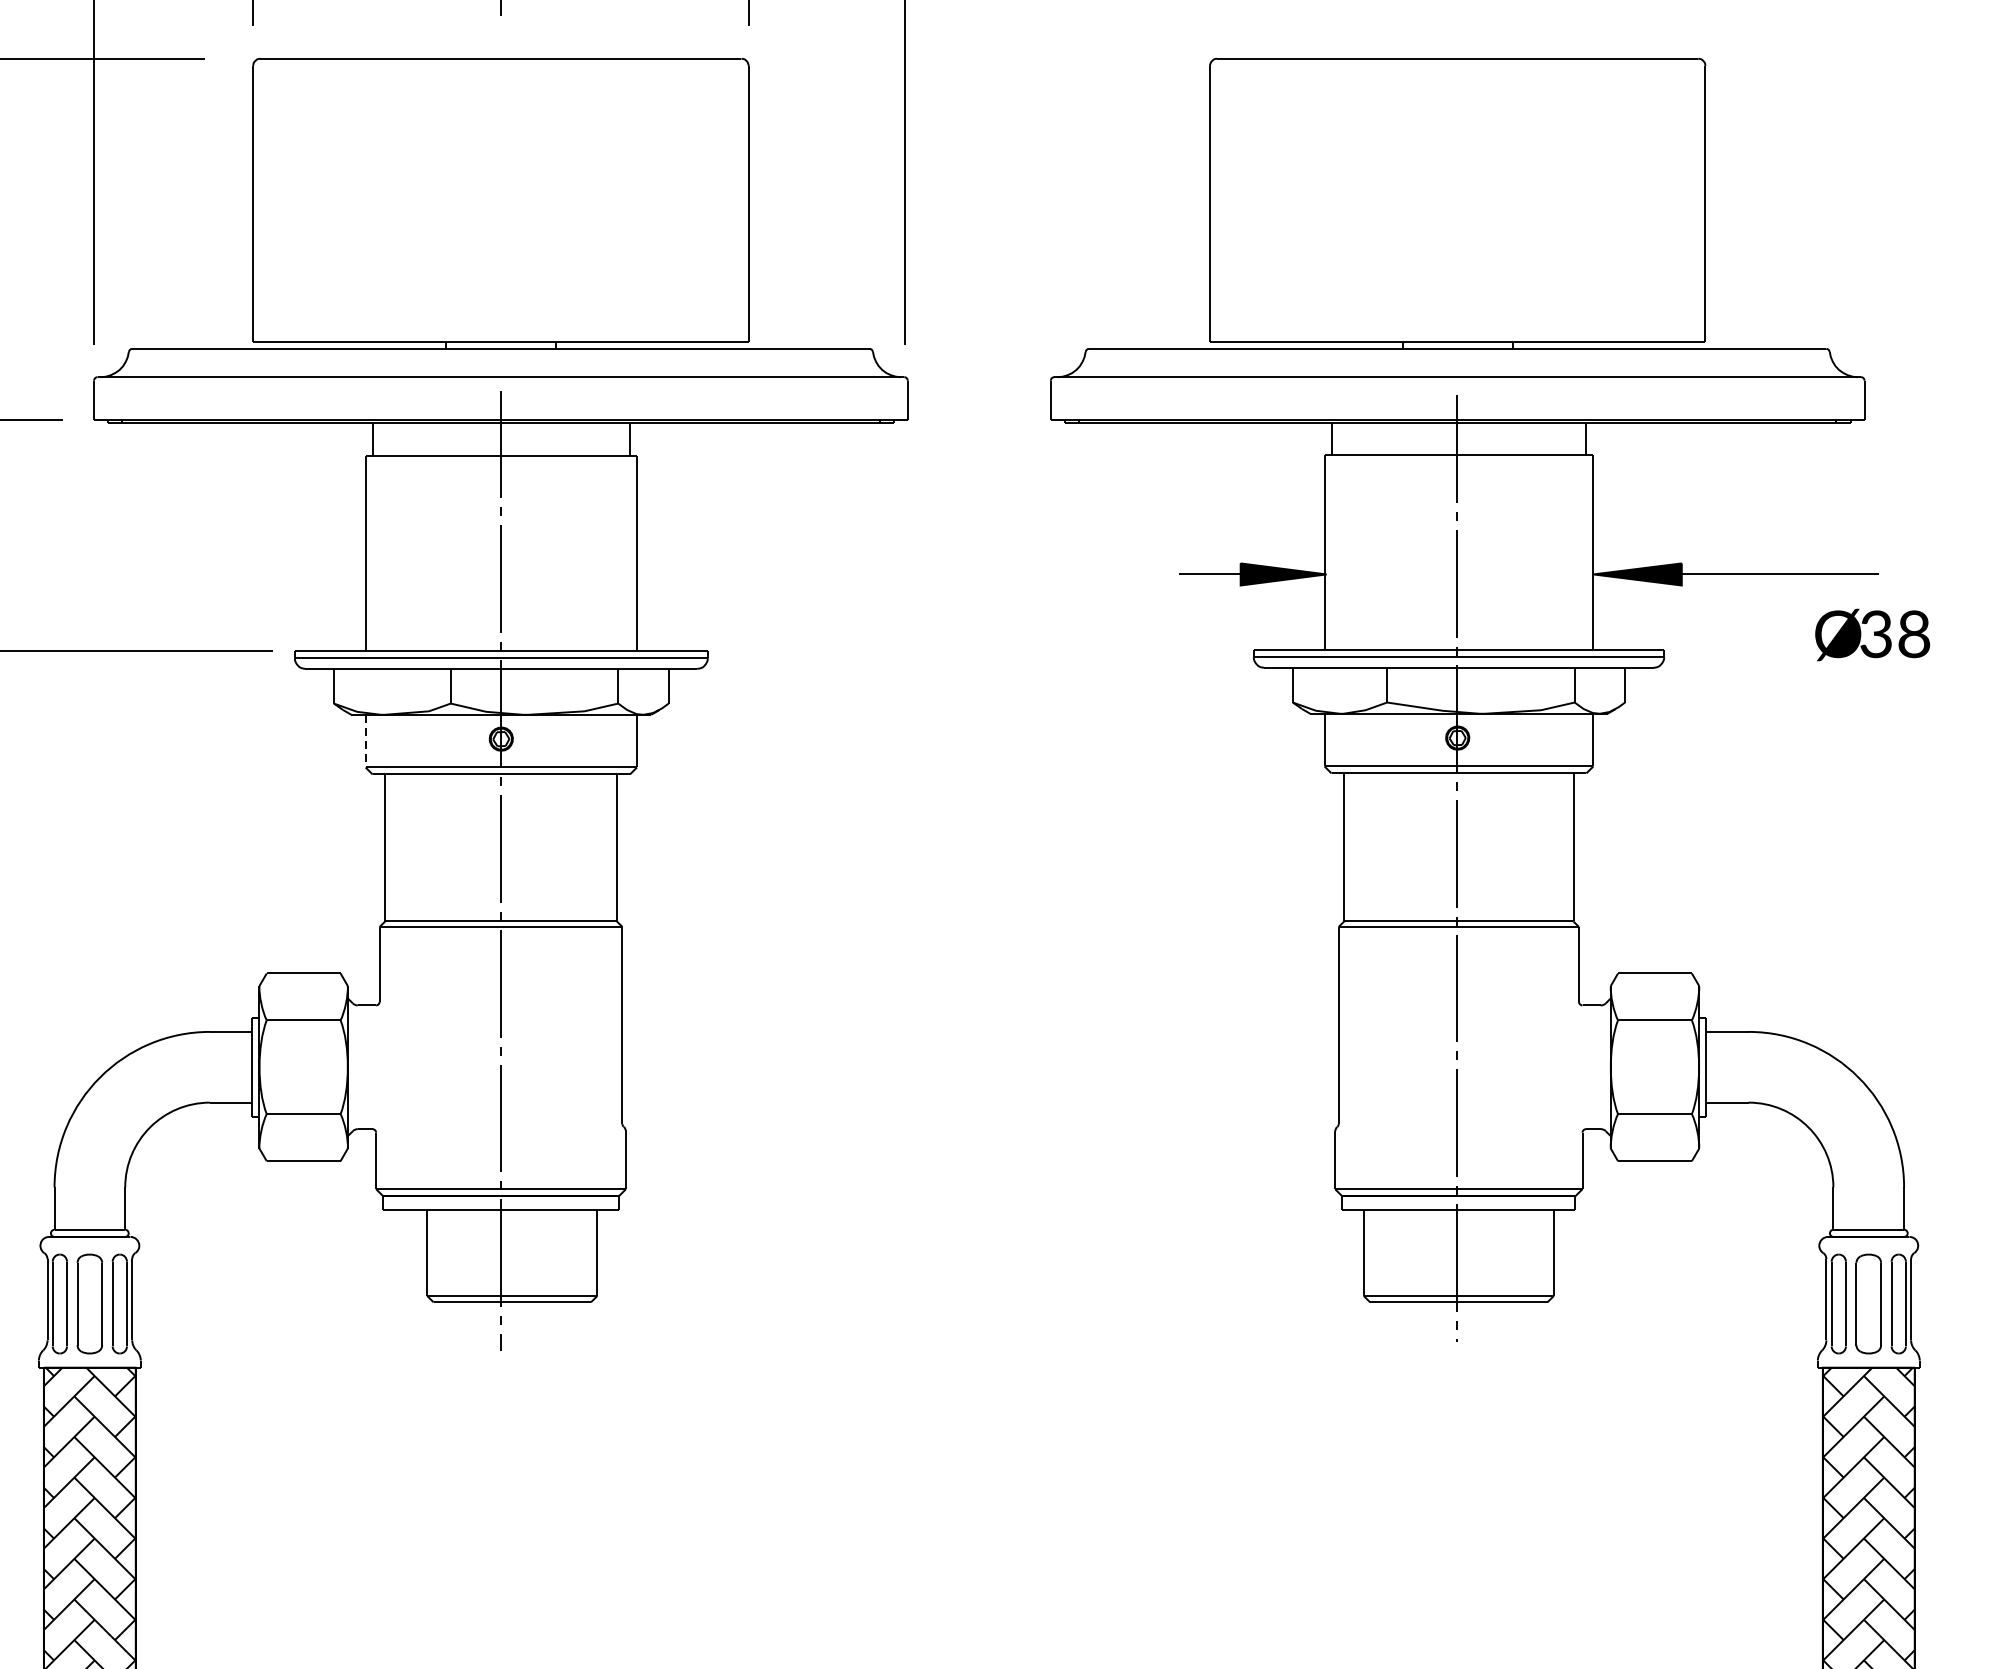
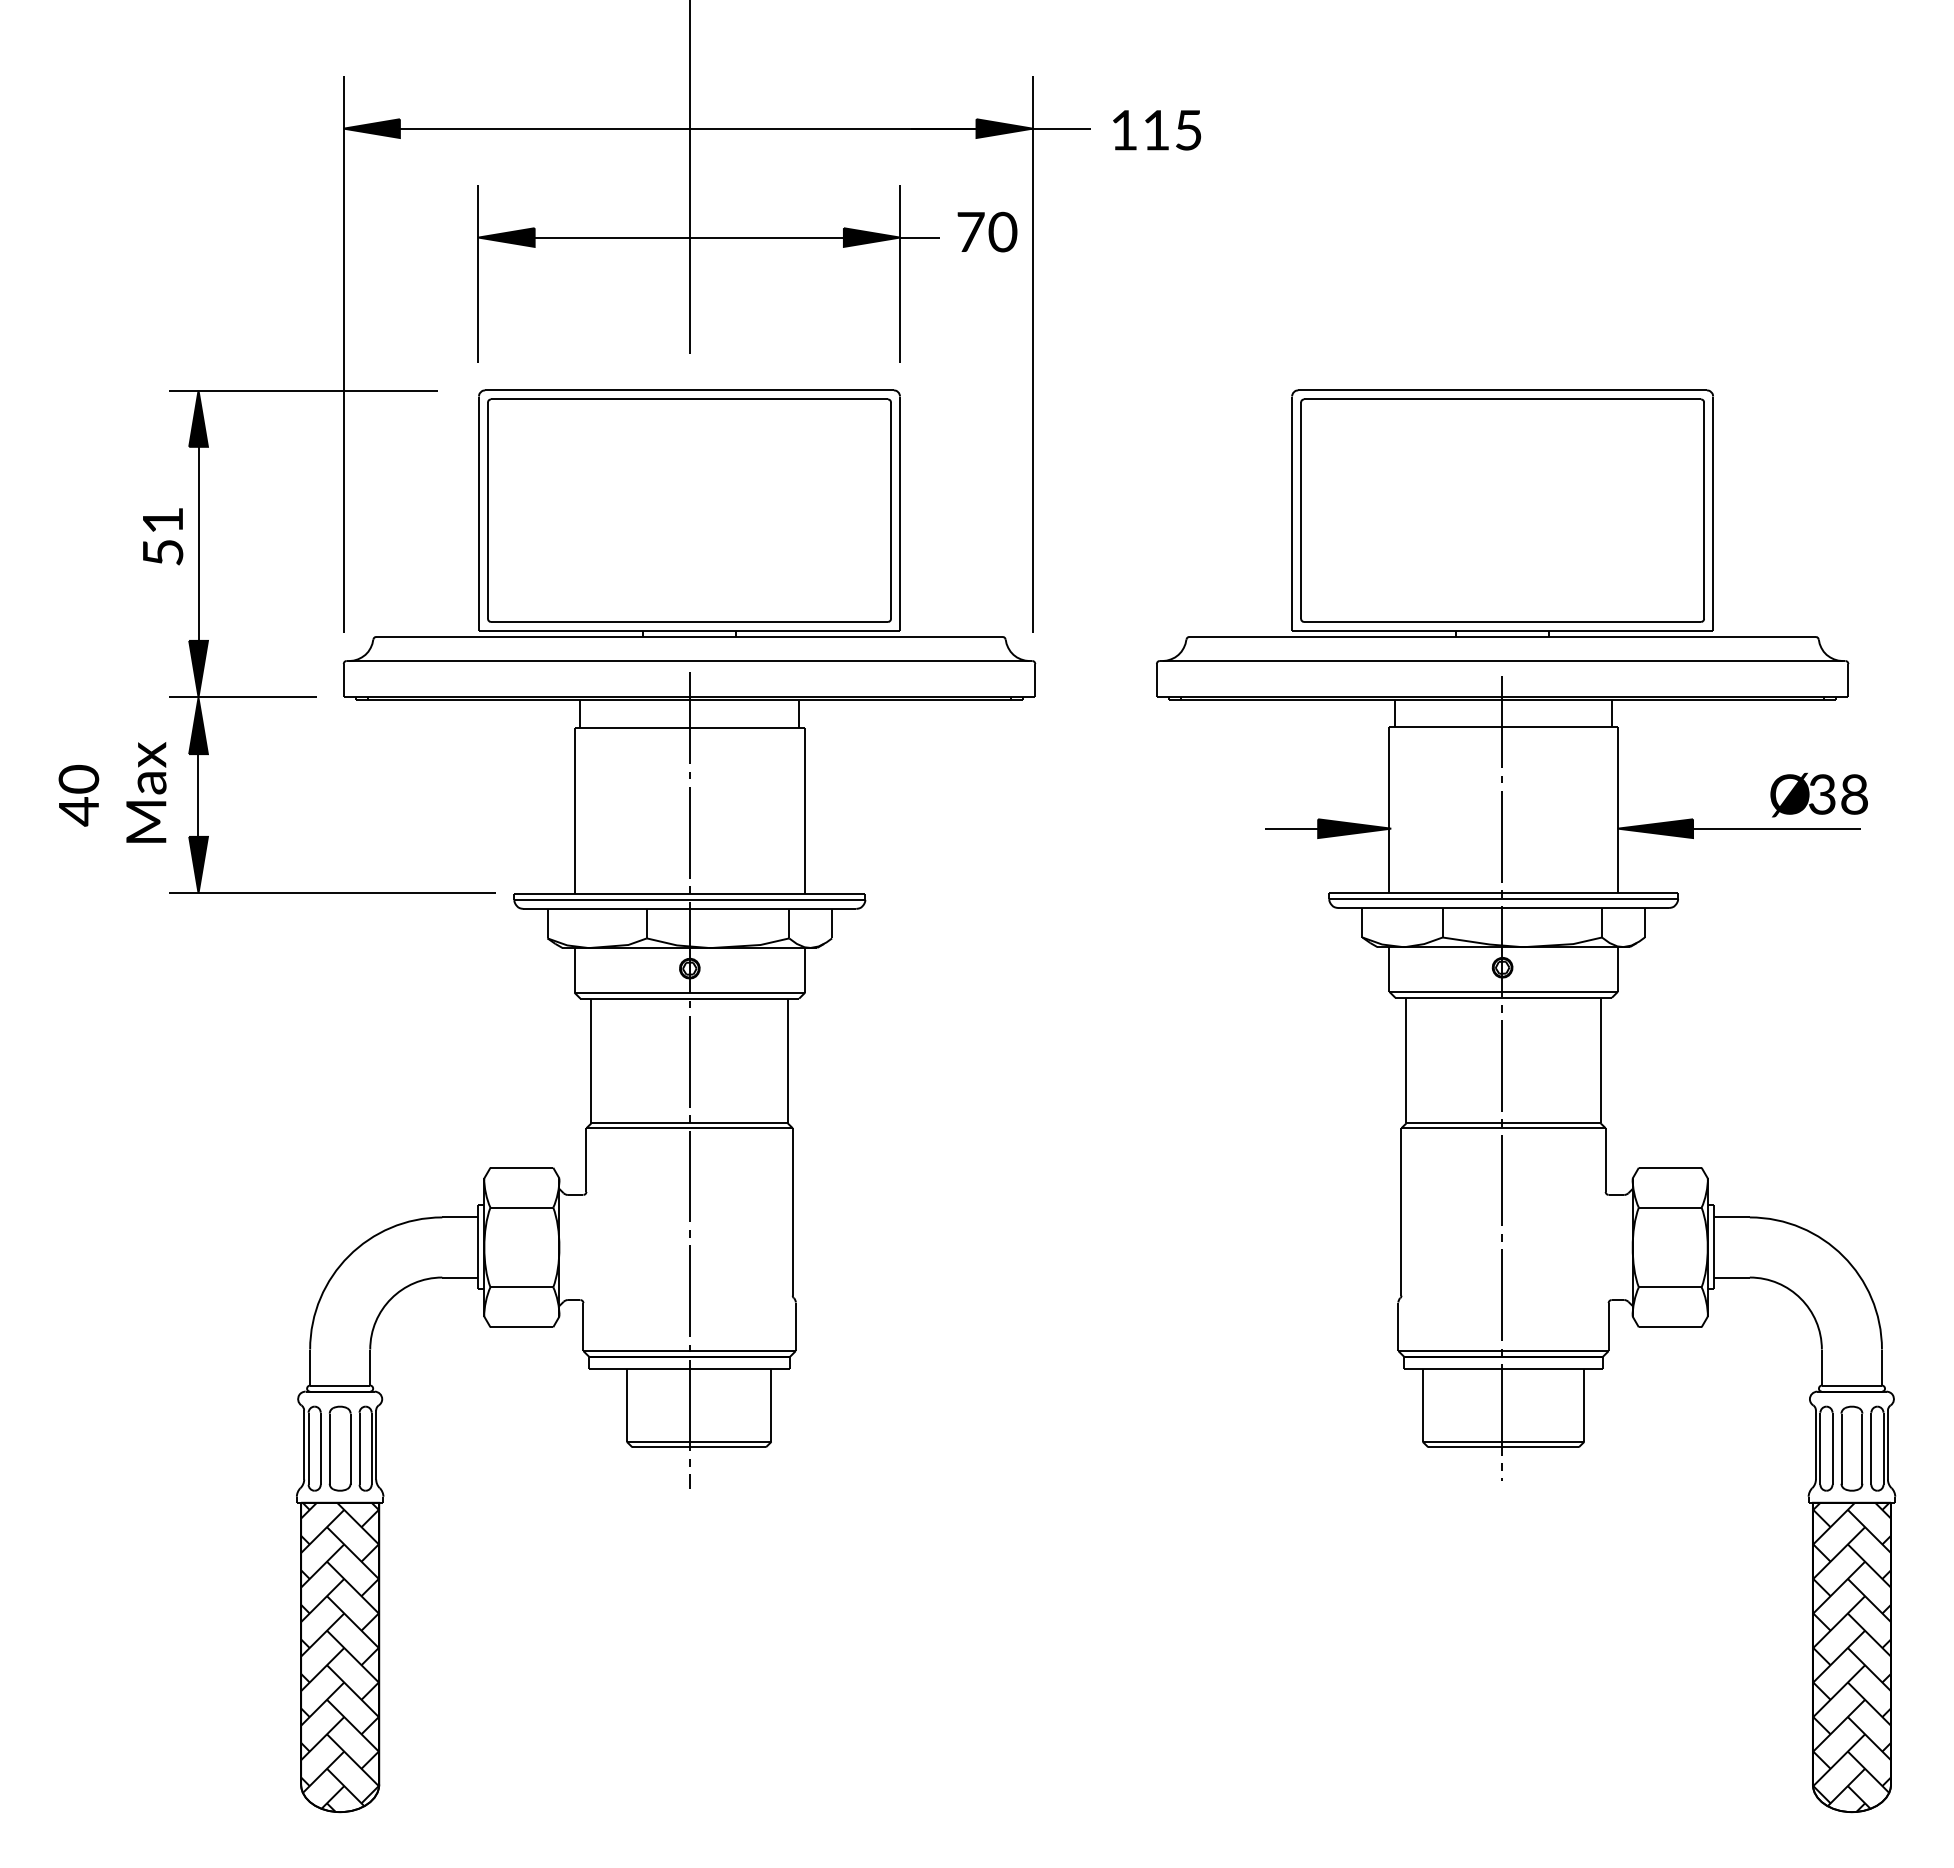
part: (500, 200) -> (689, 510), added
part: (1457, 200) -> (1502, 510), added
text: (1871, 634) -> (1818, 794), moved
line: (365, 741) -> (574, 970), dashed -> solid

